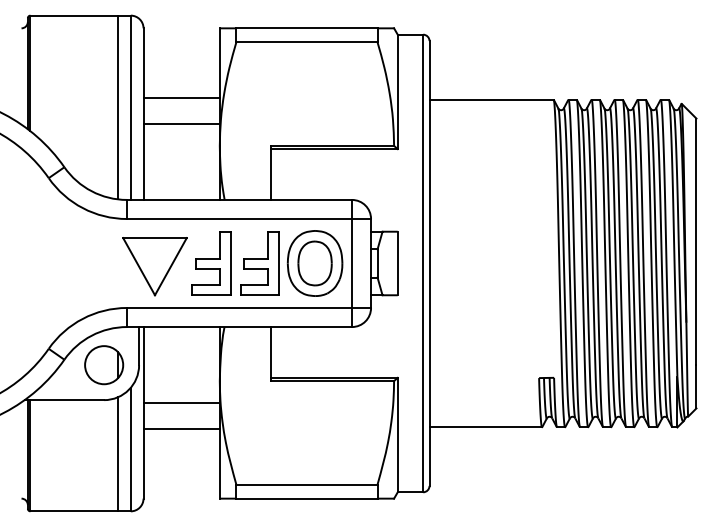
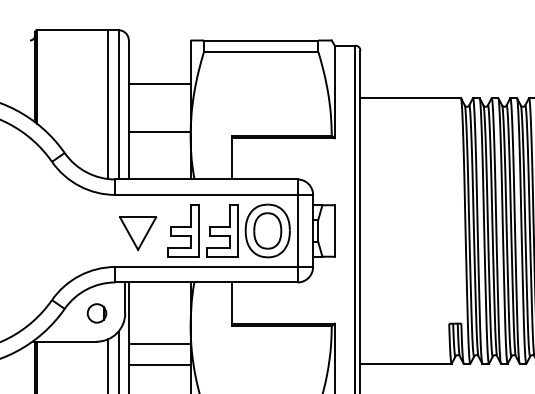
line: (181, 98) -> (159, 84), moved
line: (181, 123) -> (159, 132), moved
part: (154, 266) -> (137, 233), size x0.7
part: (104, 365) -> (97, 313), size x0.6

